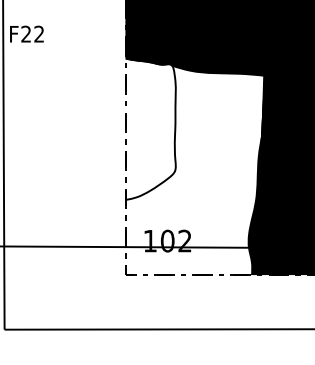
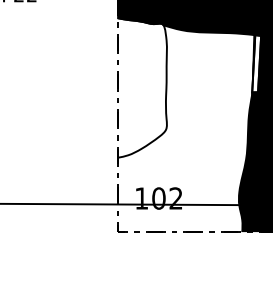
fill: (266, 104) -> (256, 63), removed

